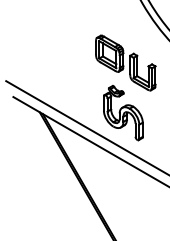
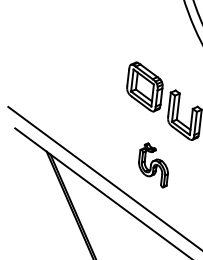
part: (123, 113) -> (153, 165), size x0.6

